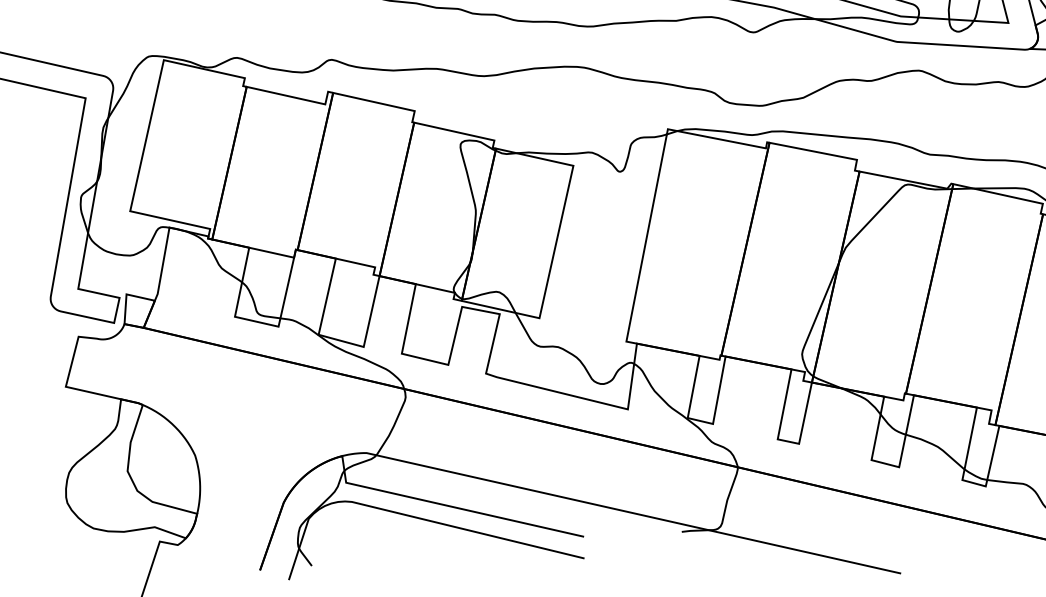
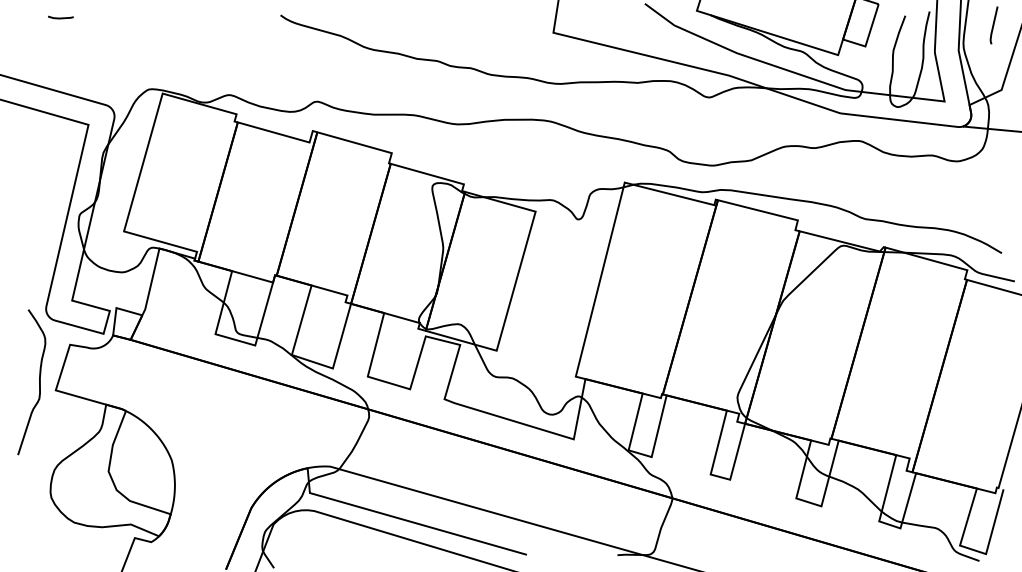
curve: (47, 379) -> (39, 382), added

